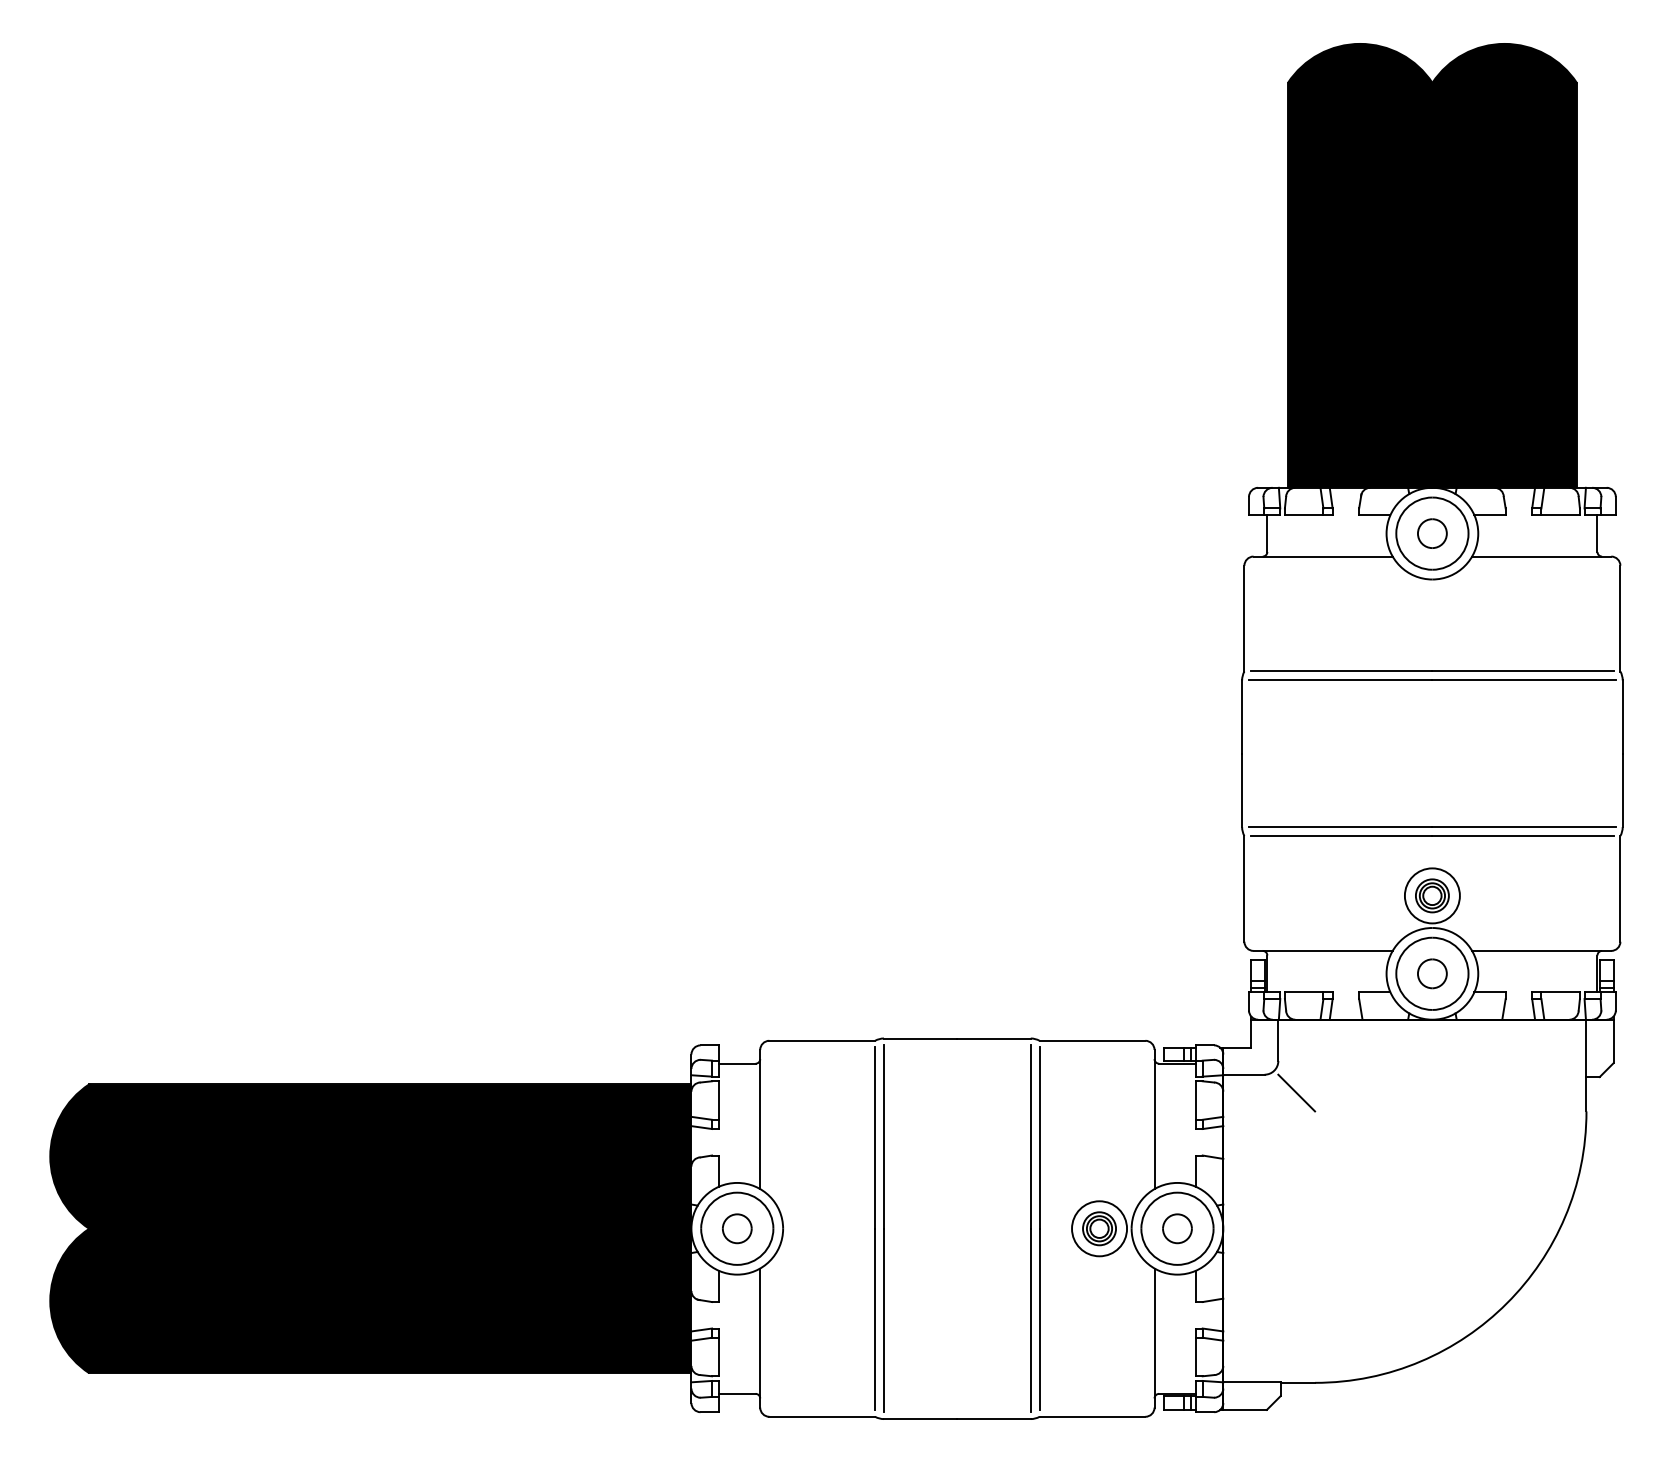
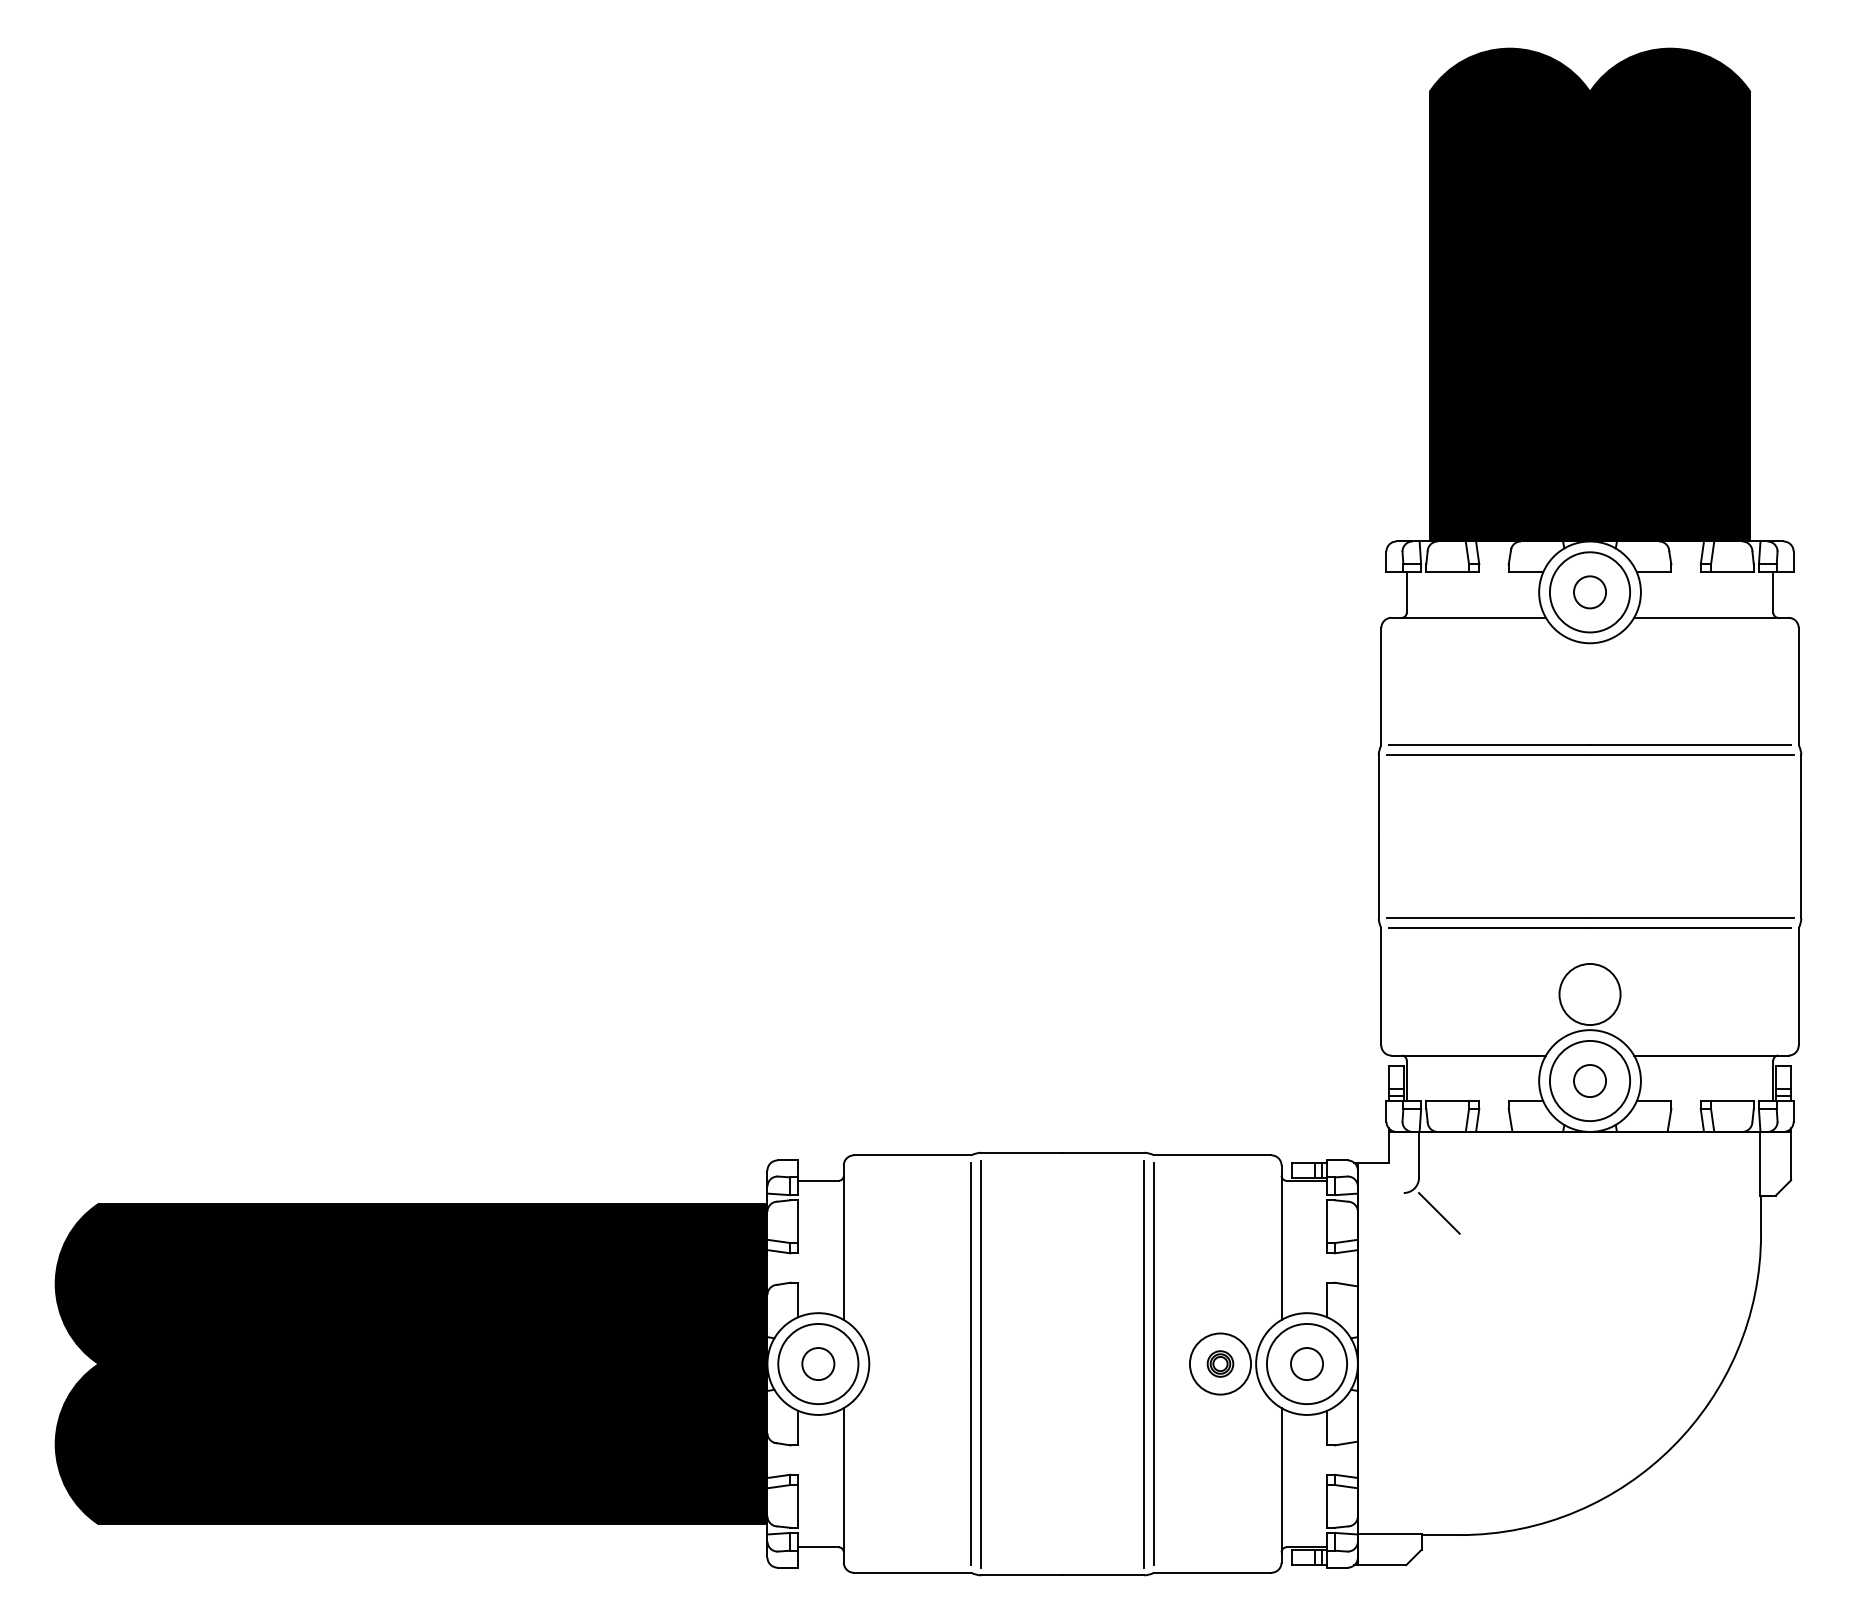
part: (1431, 895) -> (1589, 994), removed
line: (1243, 1075) -> (1380, 1193), removed
part: (1099, 1228) -> (1220, 1363), size x0.7

